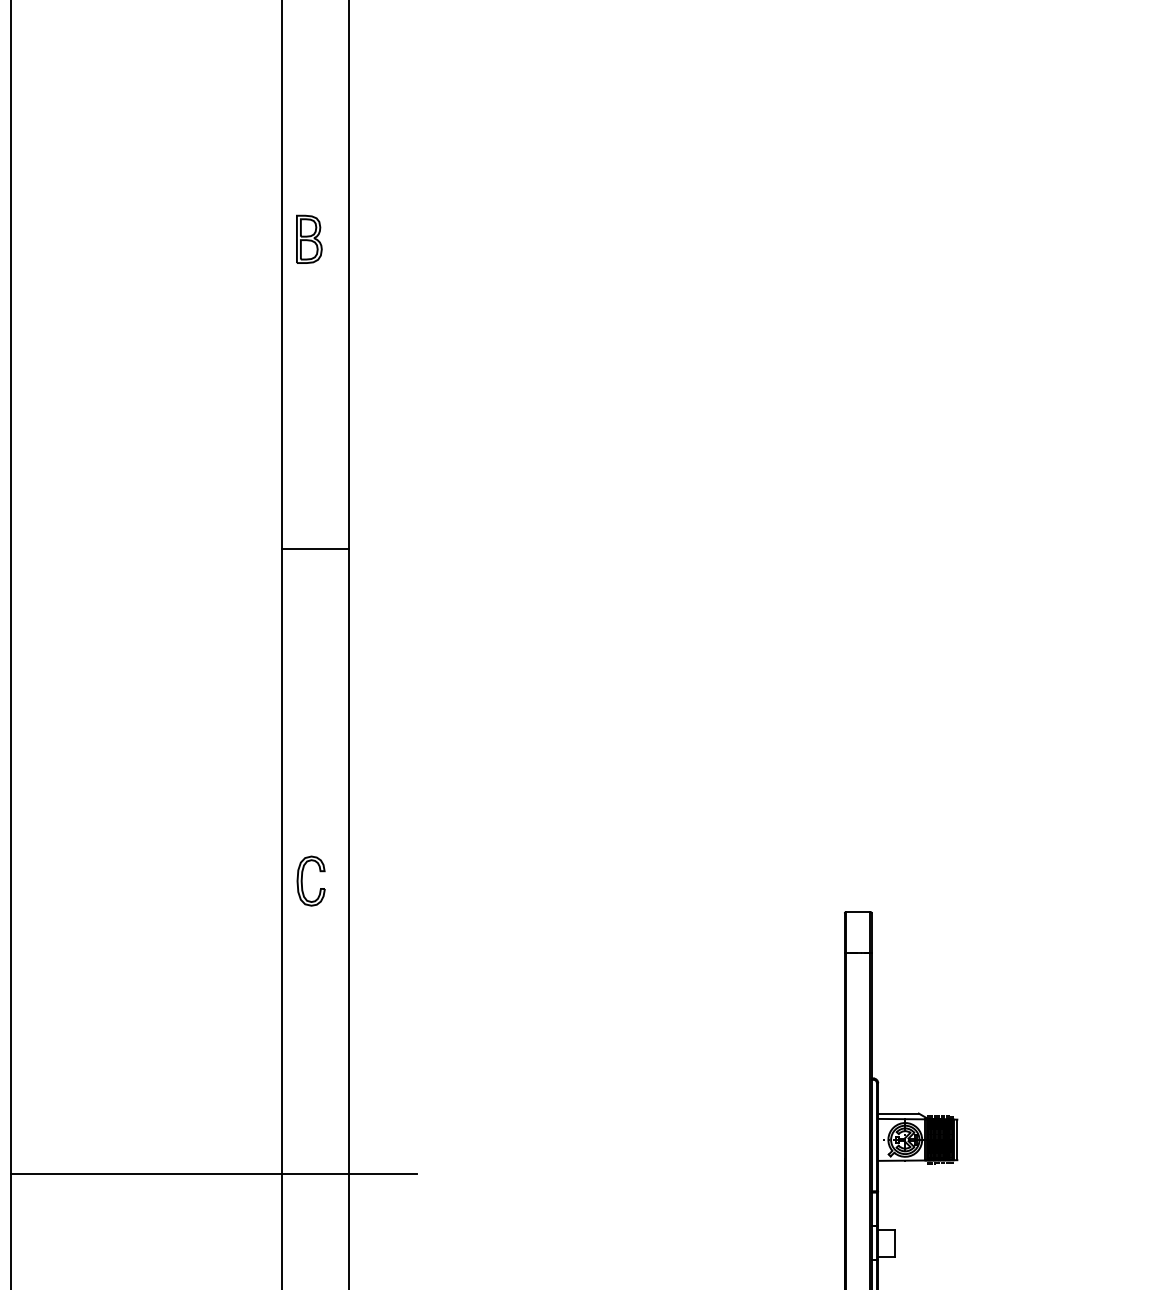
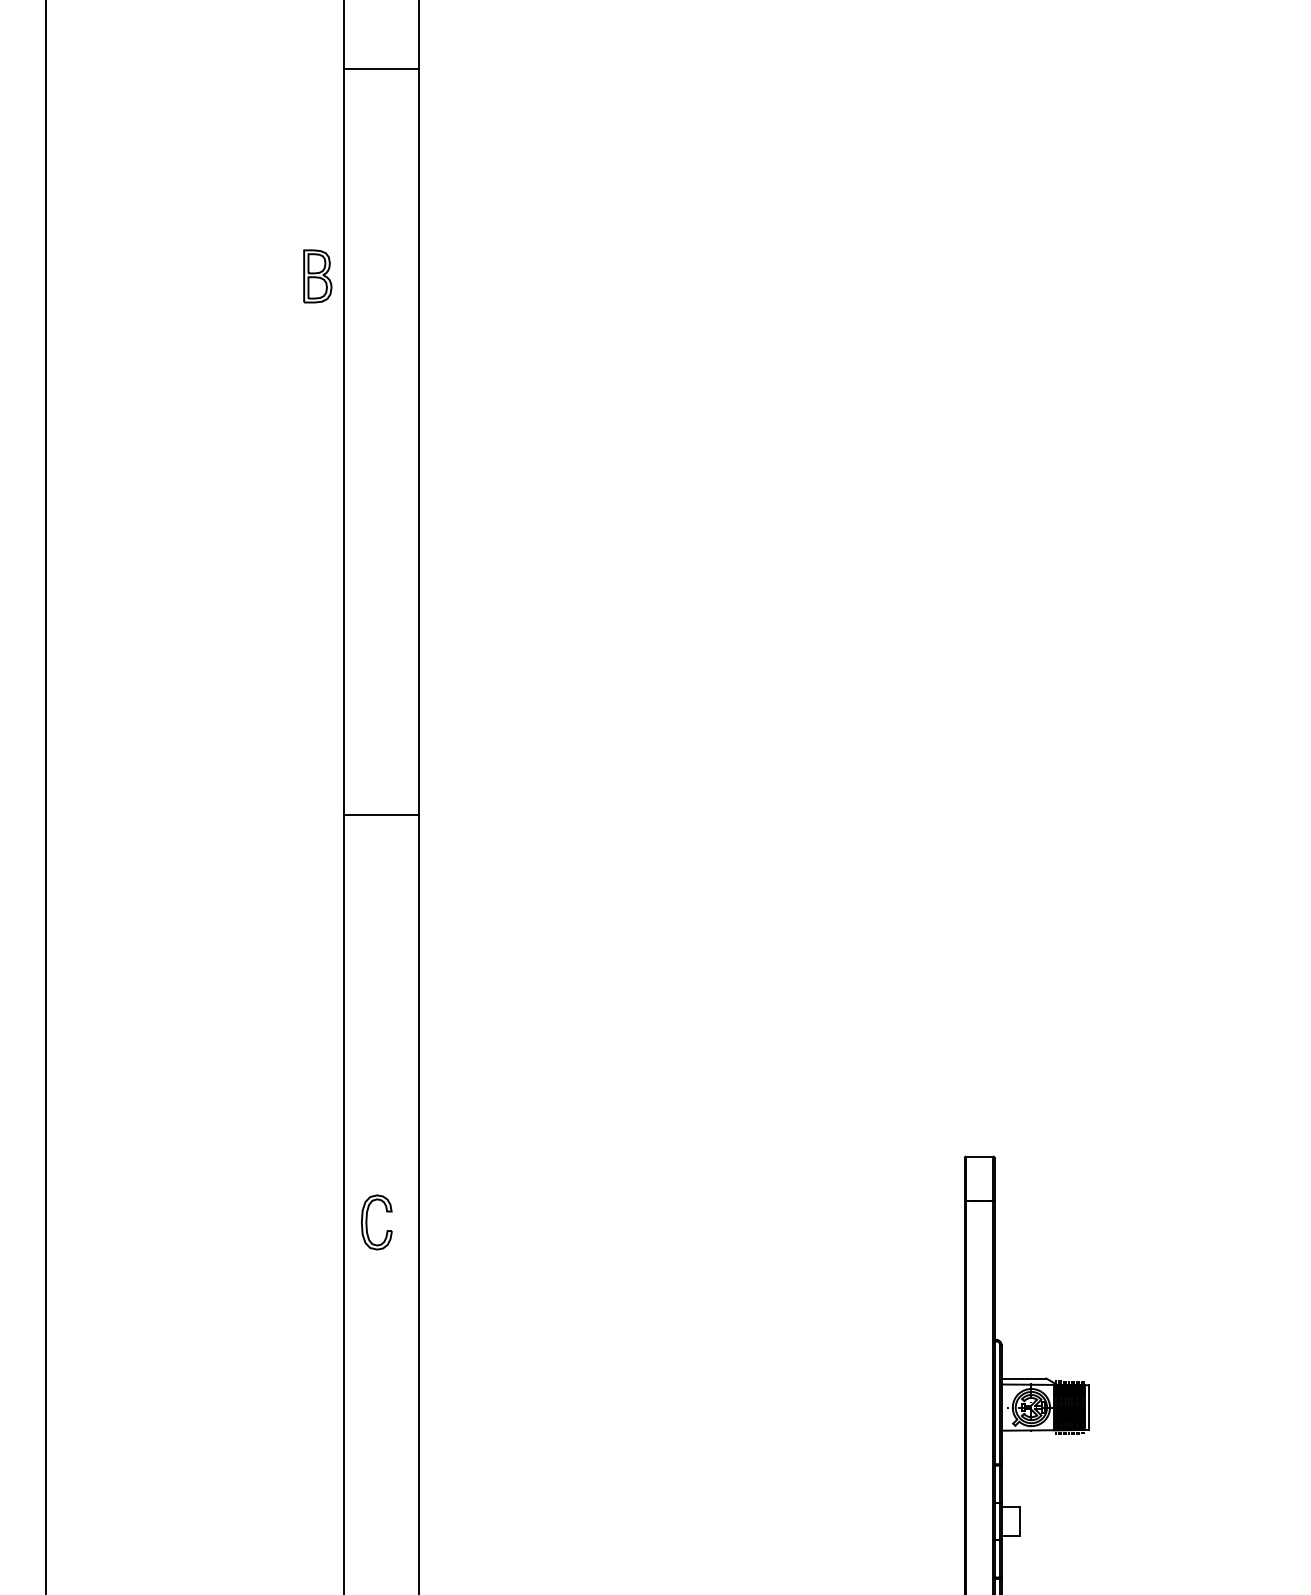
part: (309, 239) -> (317, 276), moved
line: (315, 548) -> (381, 814), moved
part: (302, 881) -> (367, 1222), moved
line: (213, 1173) -> (269, 1444), removed

